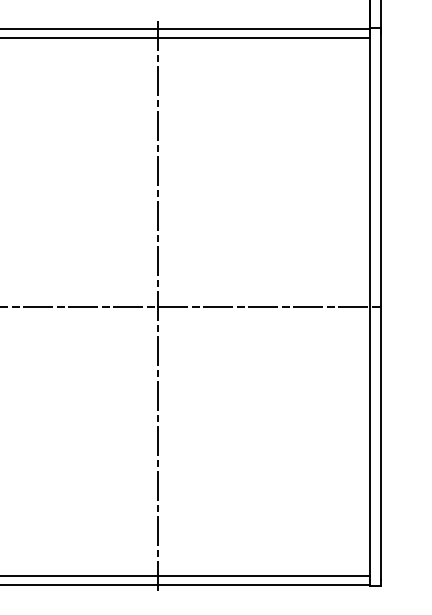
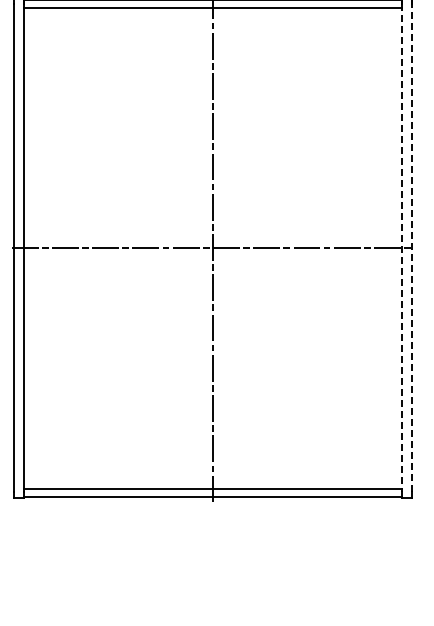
line: (370, 307) -> (402, 248), solid -> dashed
line: (380, 307) -> (411, 248), solid -> dashed

